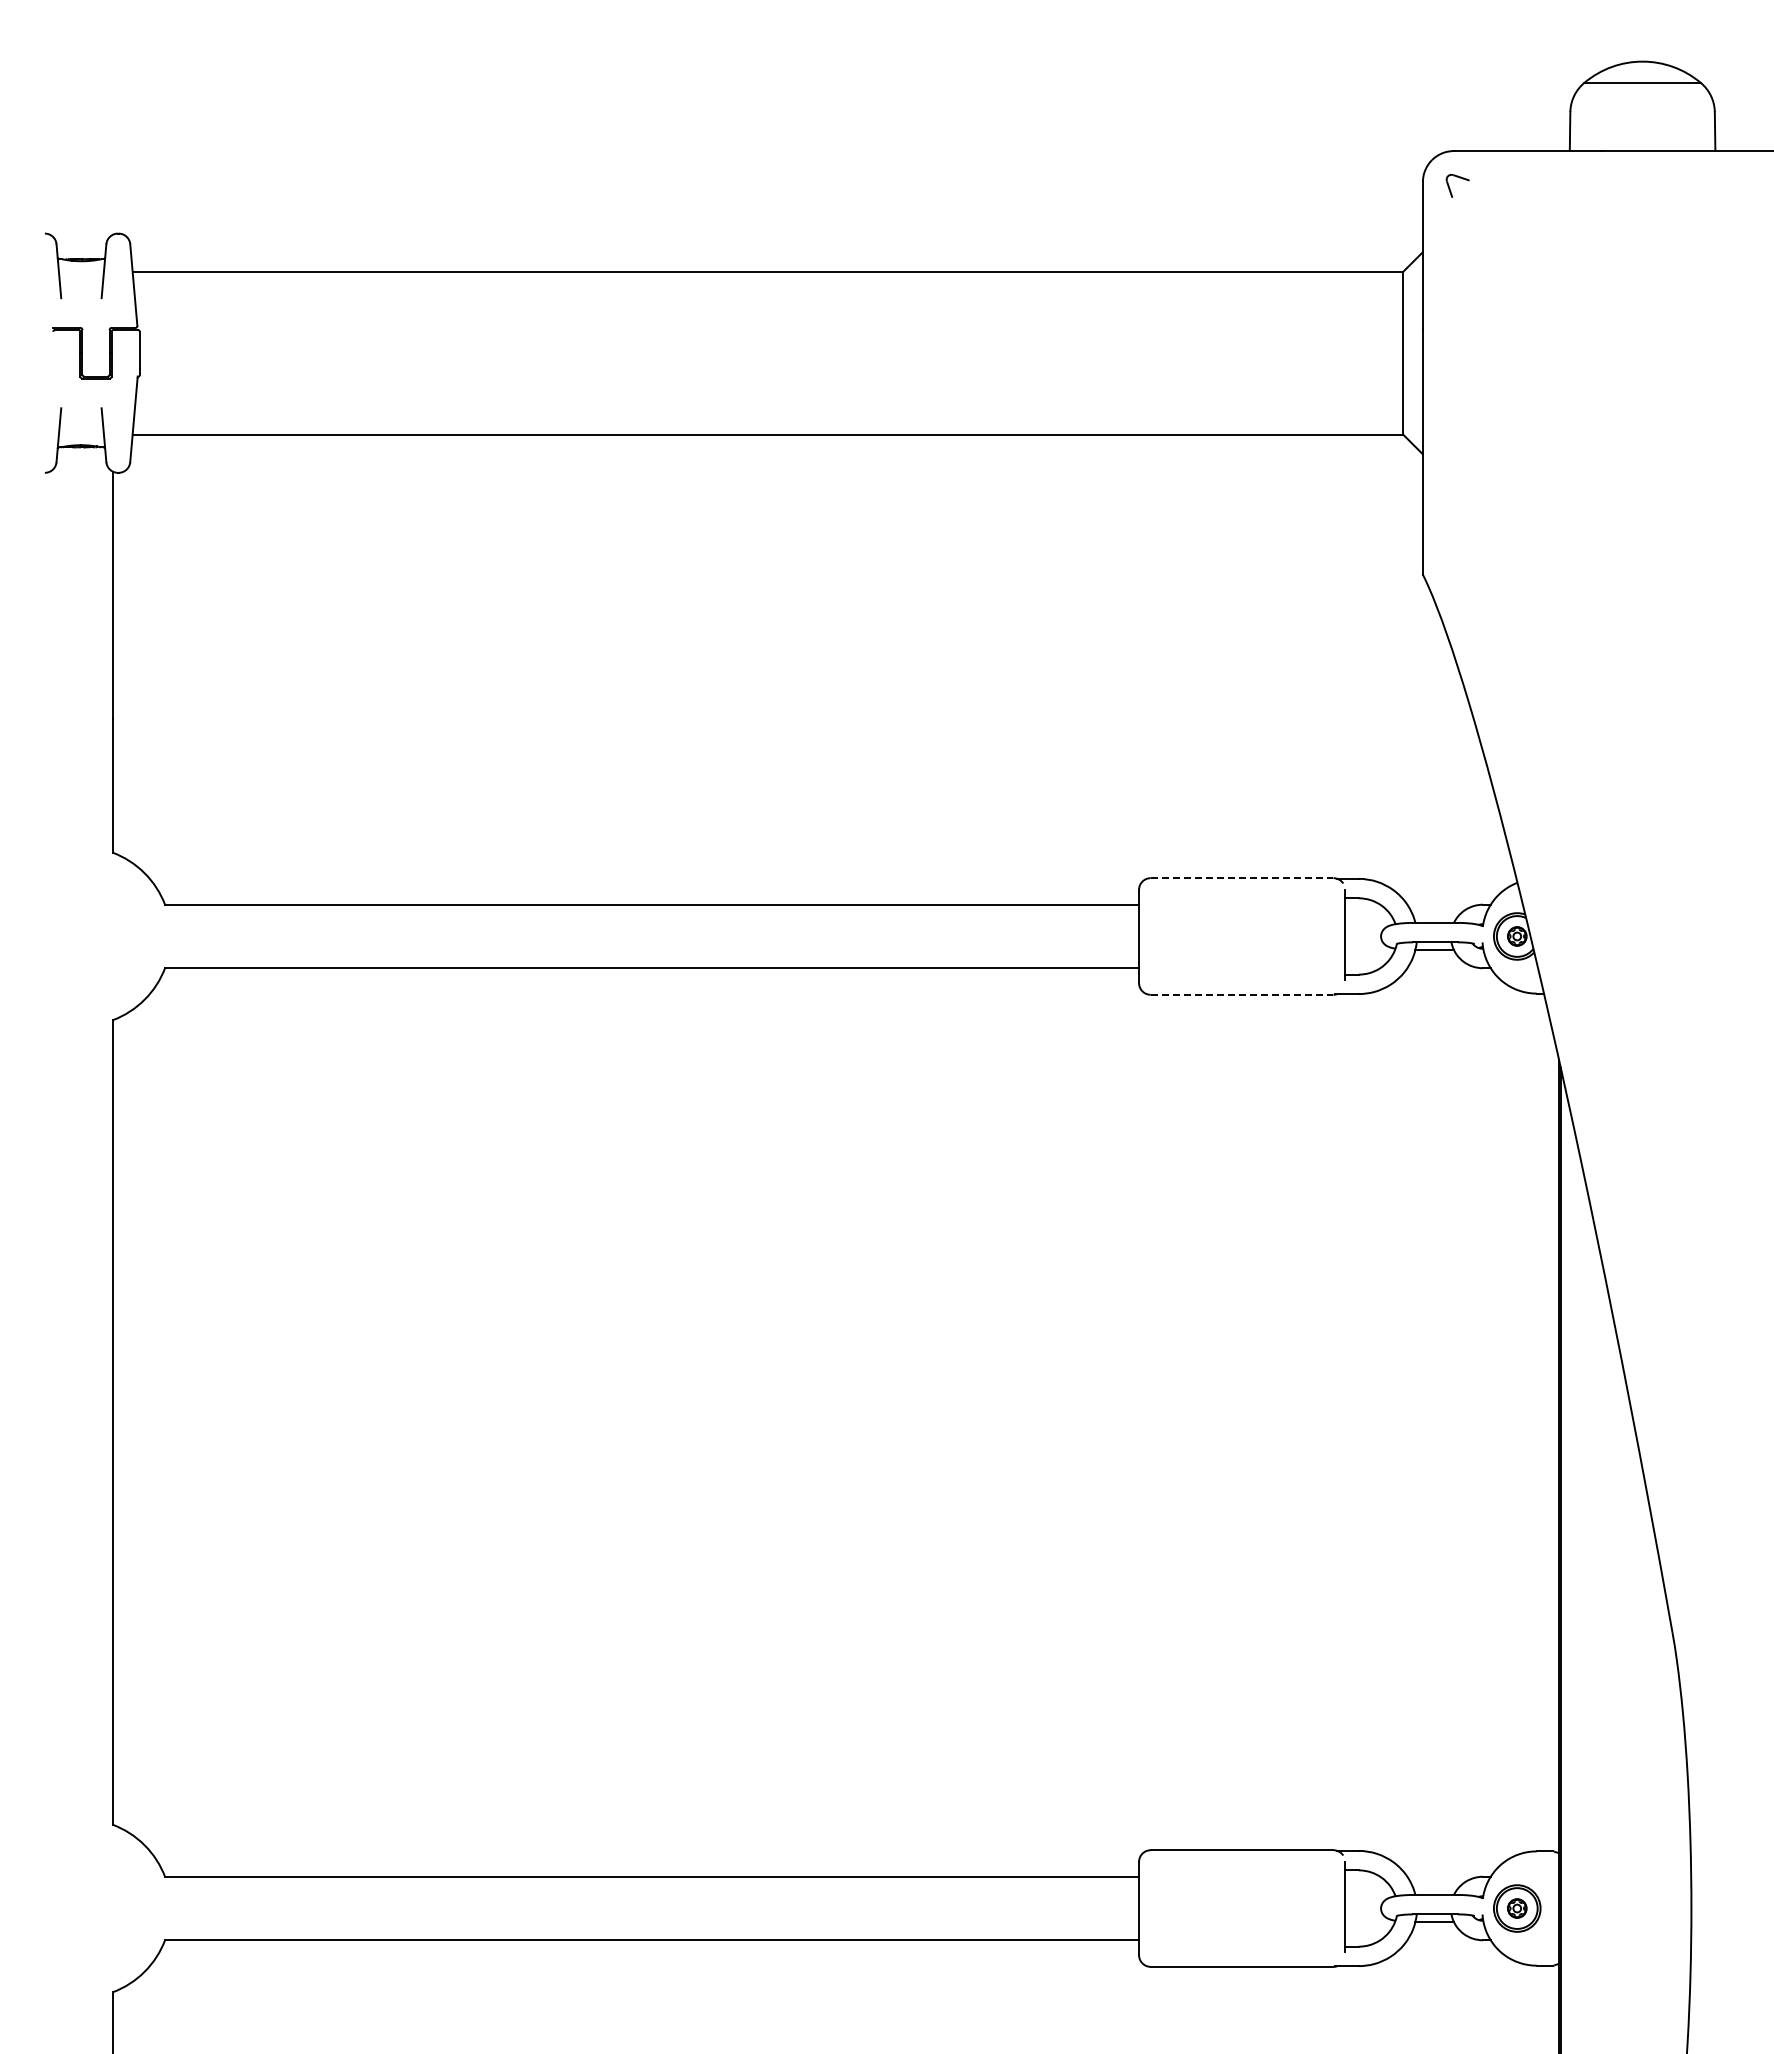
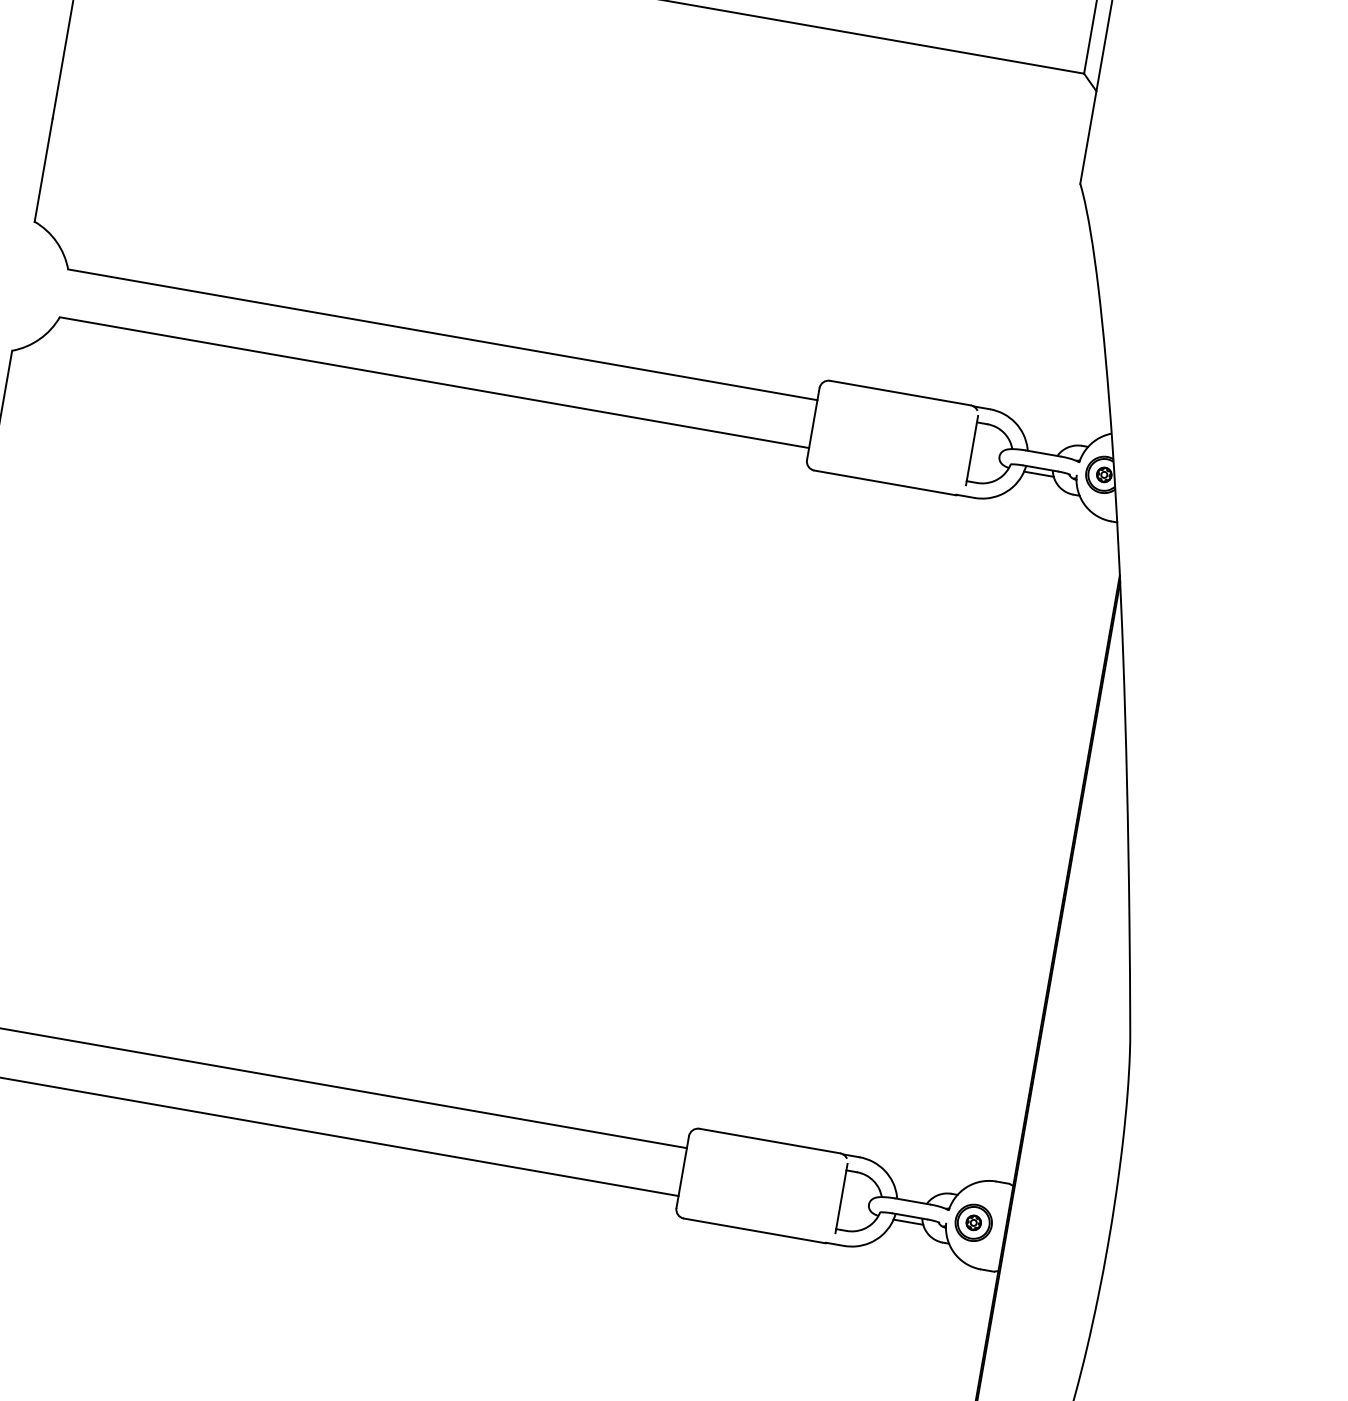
line: (1242, 878) -> (900, 393), dashed -> solid
line: (1242, 994) -> (885, 482), dashed -> solid

